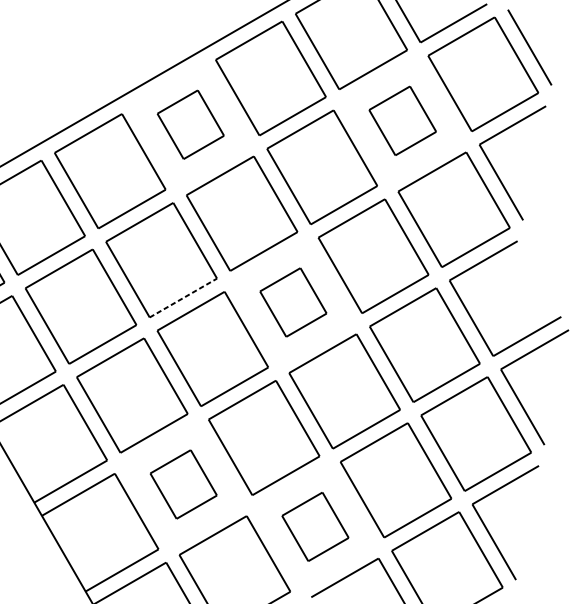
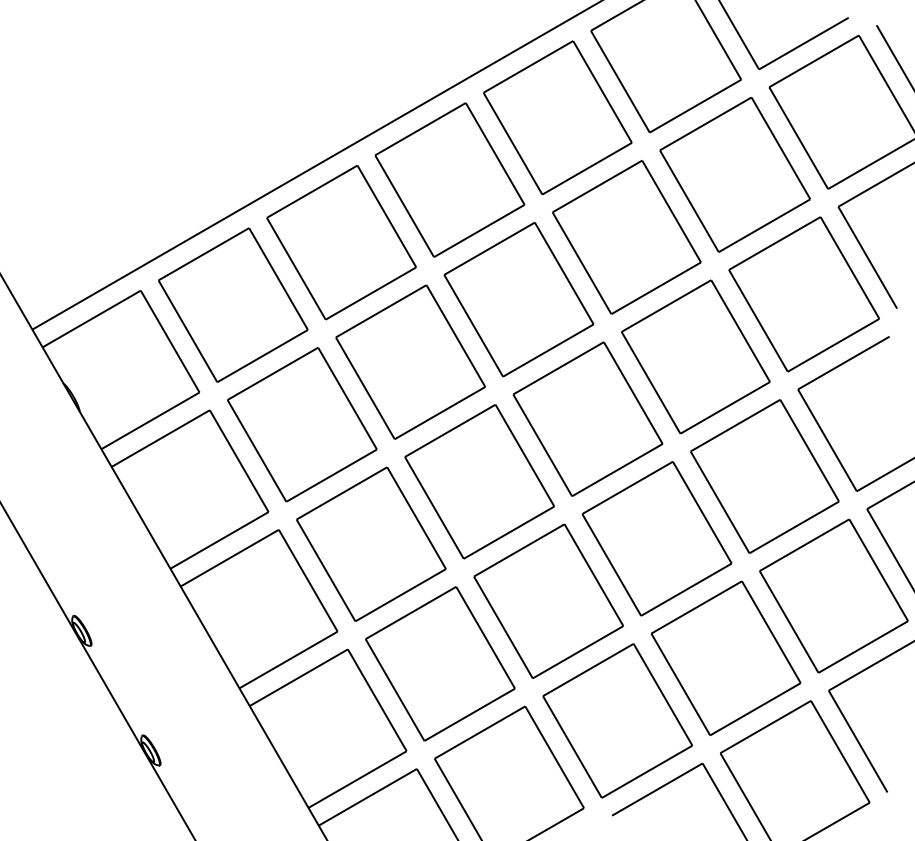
part: (402, 120) -> (734, 174), size x1.67
part: (190, 124) -> (449, 179), size x1.67
line: (183, 297) -> (440, 412), dashed -> solid
part: (293, 302) -> (587, 418), size x1.67
part: (183, 484) -> (440, 663), size x1.67
part: (315, 526) -> (617, 720), size x1.67

